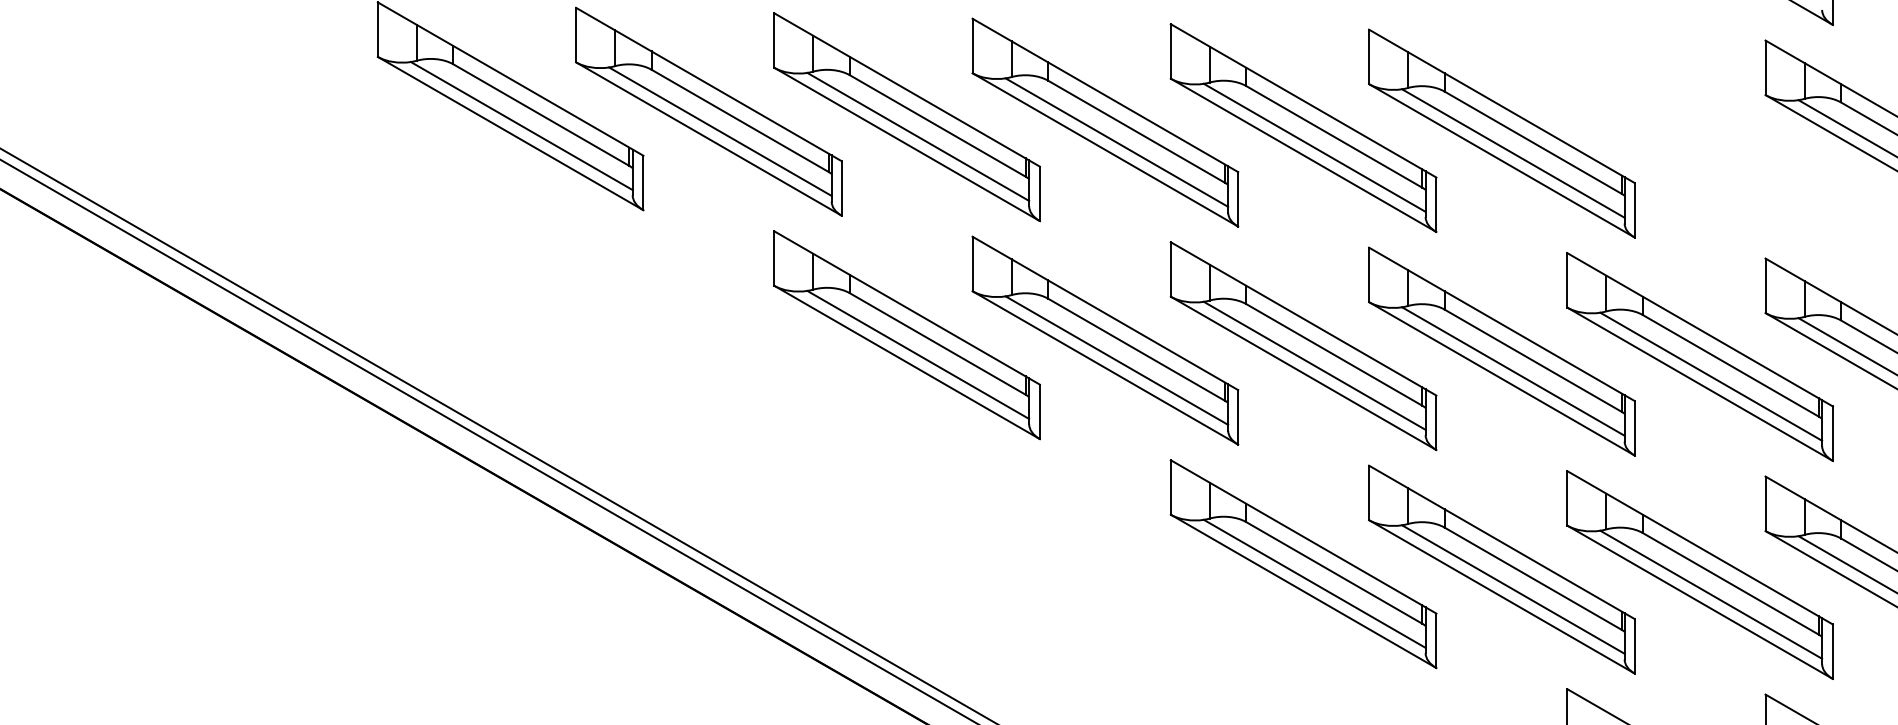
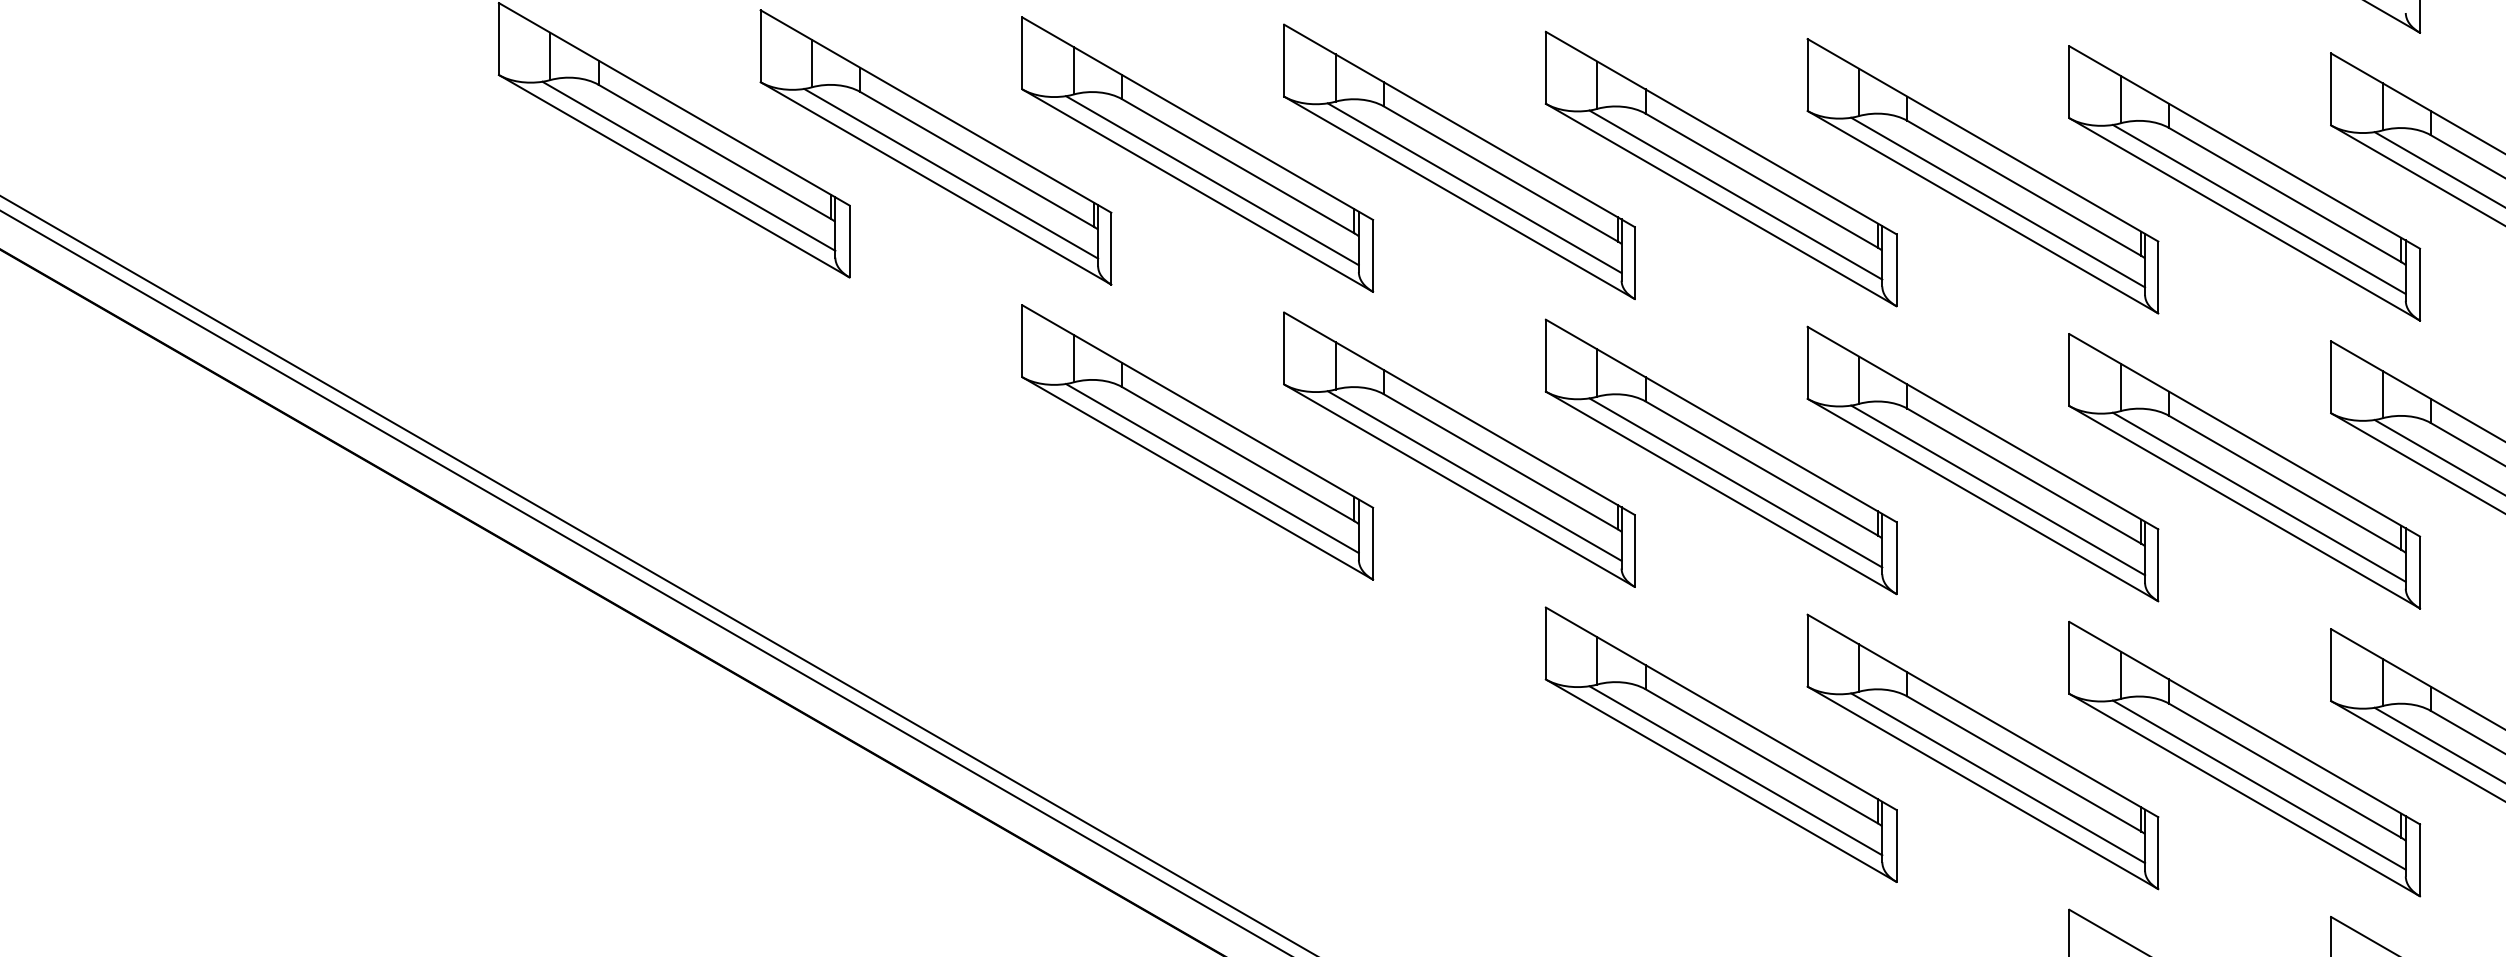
part: (1699, 139) -> (2244, 183), added

